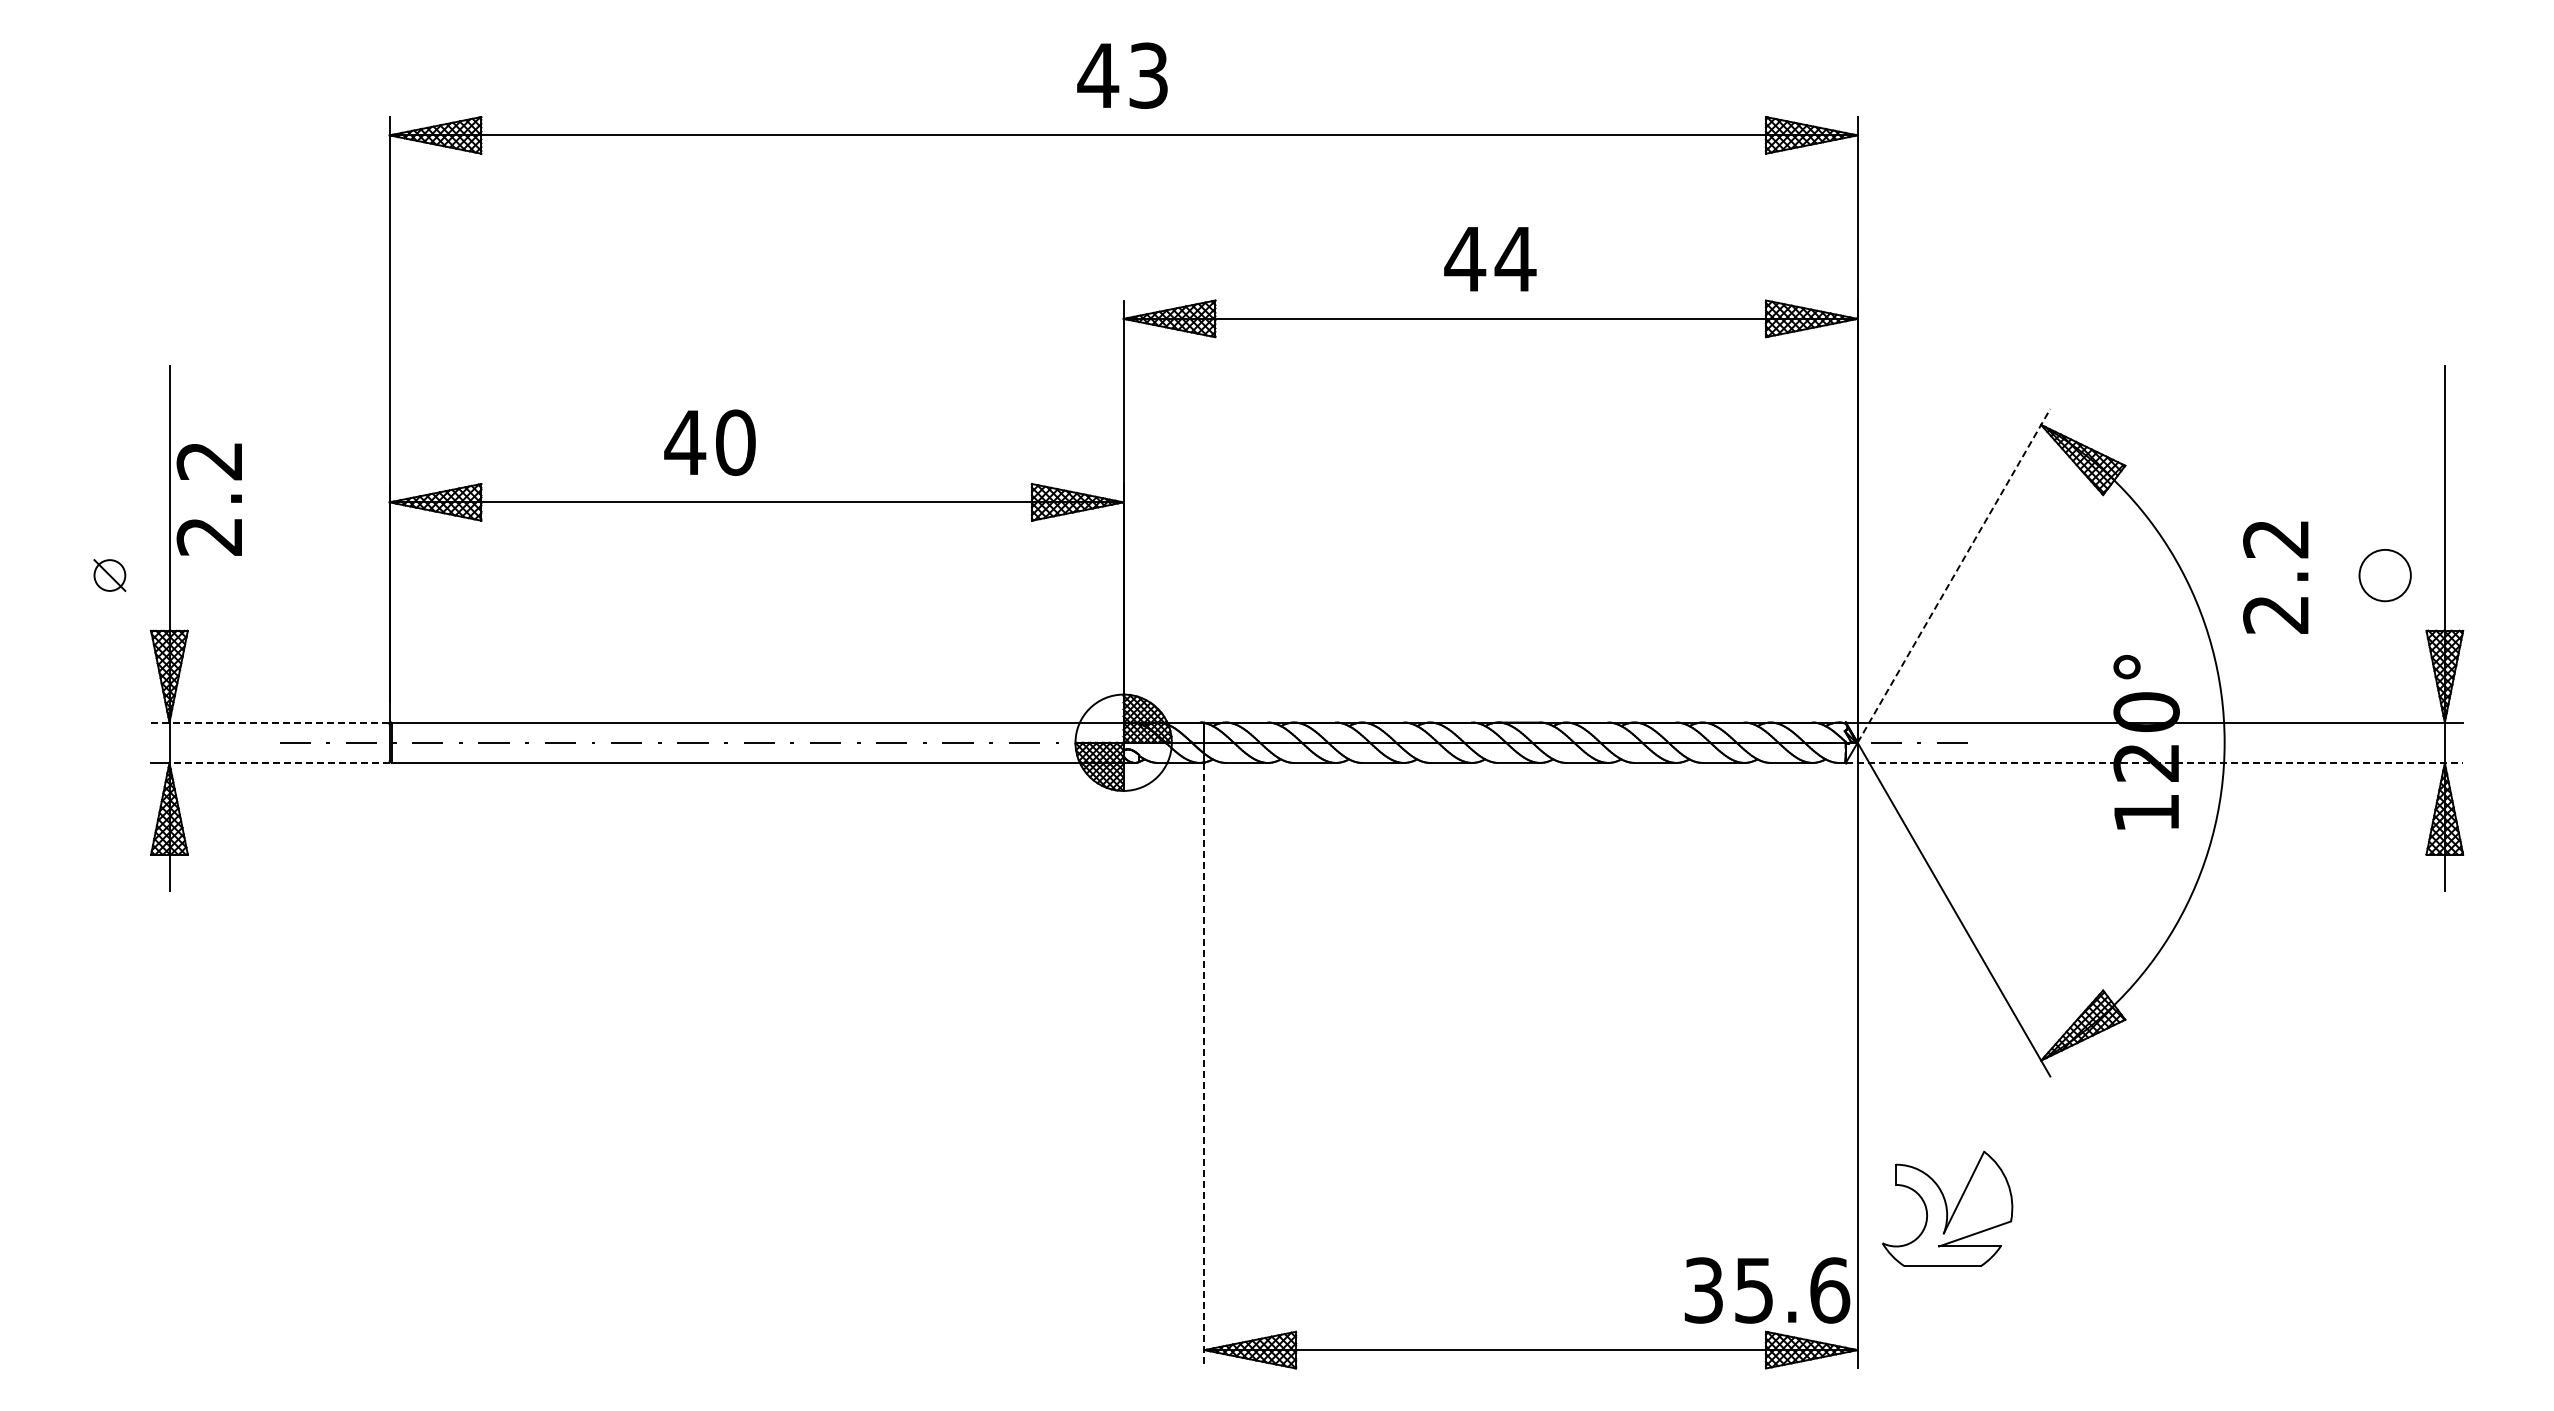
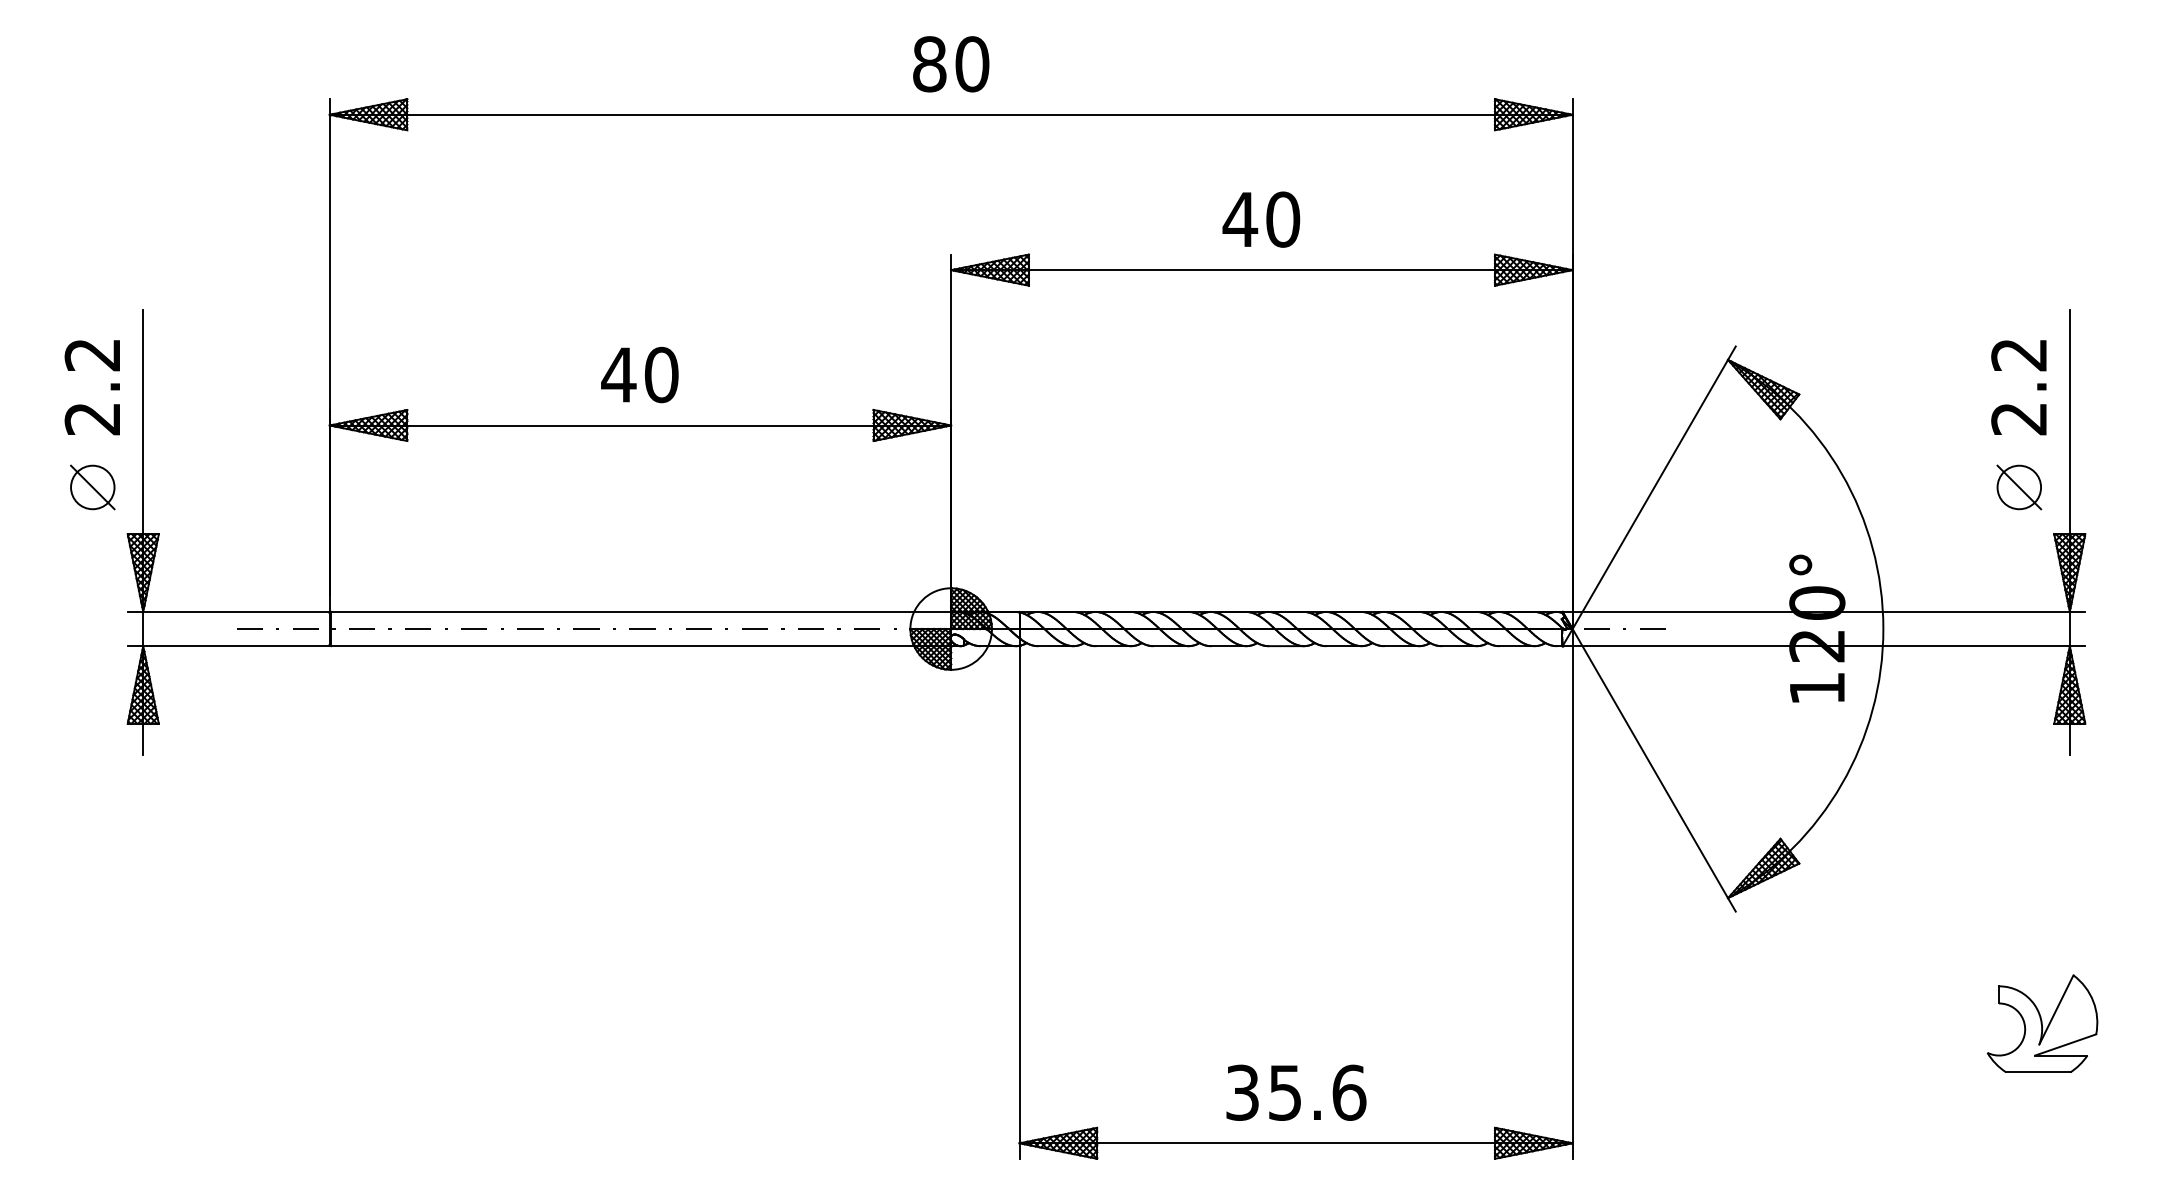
text: (1122, 75) -> (950, 64), 43 -> 80
text: (1515, 259) -> (1282, 219), 44 -> 40
text: (709, 442) -> (639, 374), moved
text: (208, 499) -> (91, 387), moved
part: (109, 575) -> (92, 487), size x1.67
line: (1953, 575) -> (1653, 487), dashed -> solid
line: (2384, 575) -> (2018, 487), added
text: (2275, 577) -> (2018, 387), moved
line: (270, 722) -> (228, 611), dashed -> solid
line: (279, 762) -> (236, 645), dashed -> solid
line: (2154, 762) -> (1823, 645), dashed -> solid
line: (1204, 1065) -> (1019, 902), dashed -> solid
part: (1947, 1208) -> (2042, 1023), moved
text: (1767, 1290) -> (1296, 1092), moved

